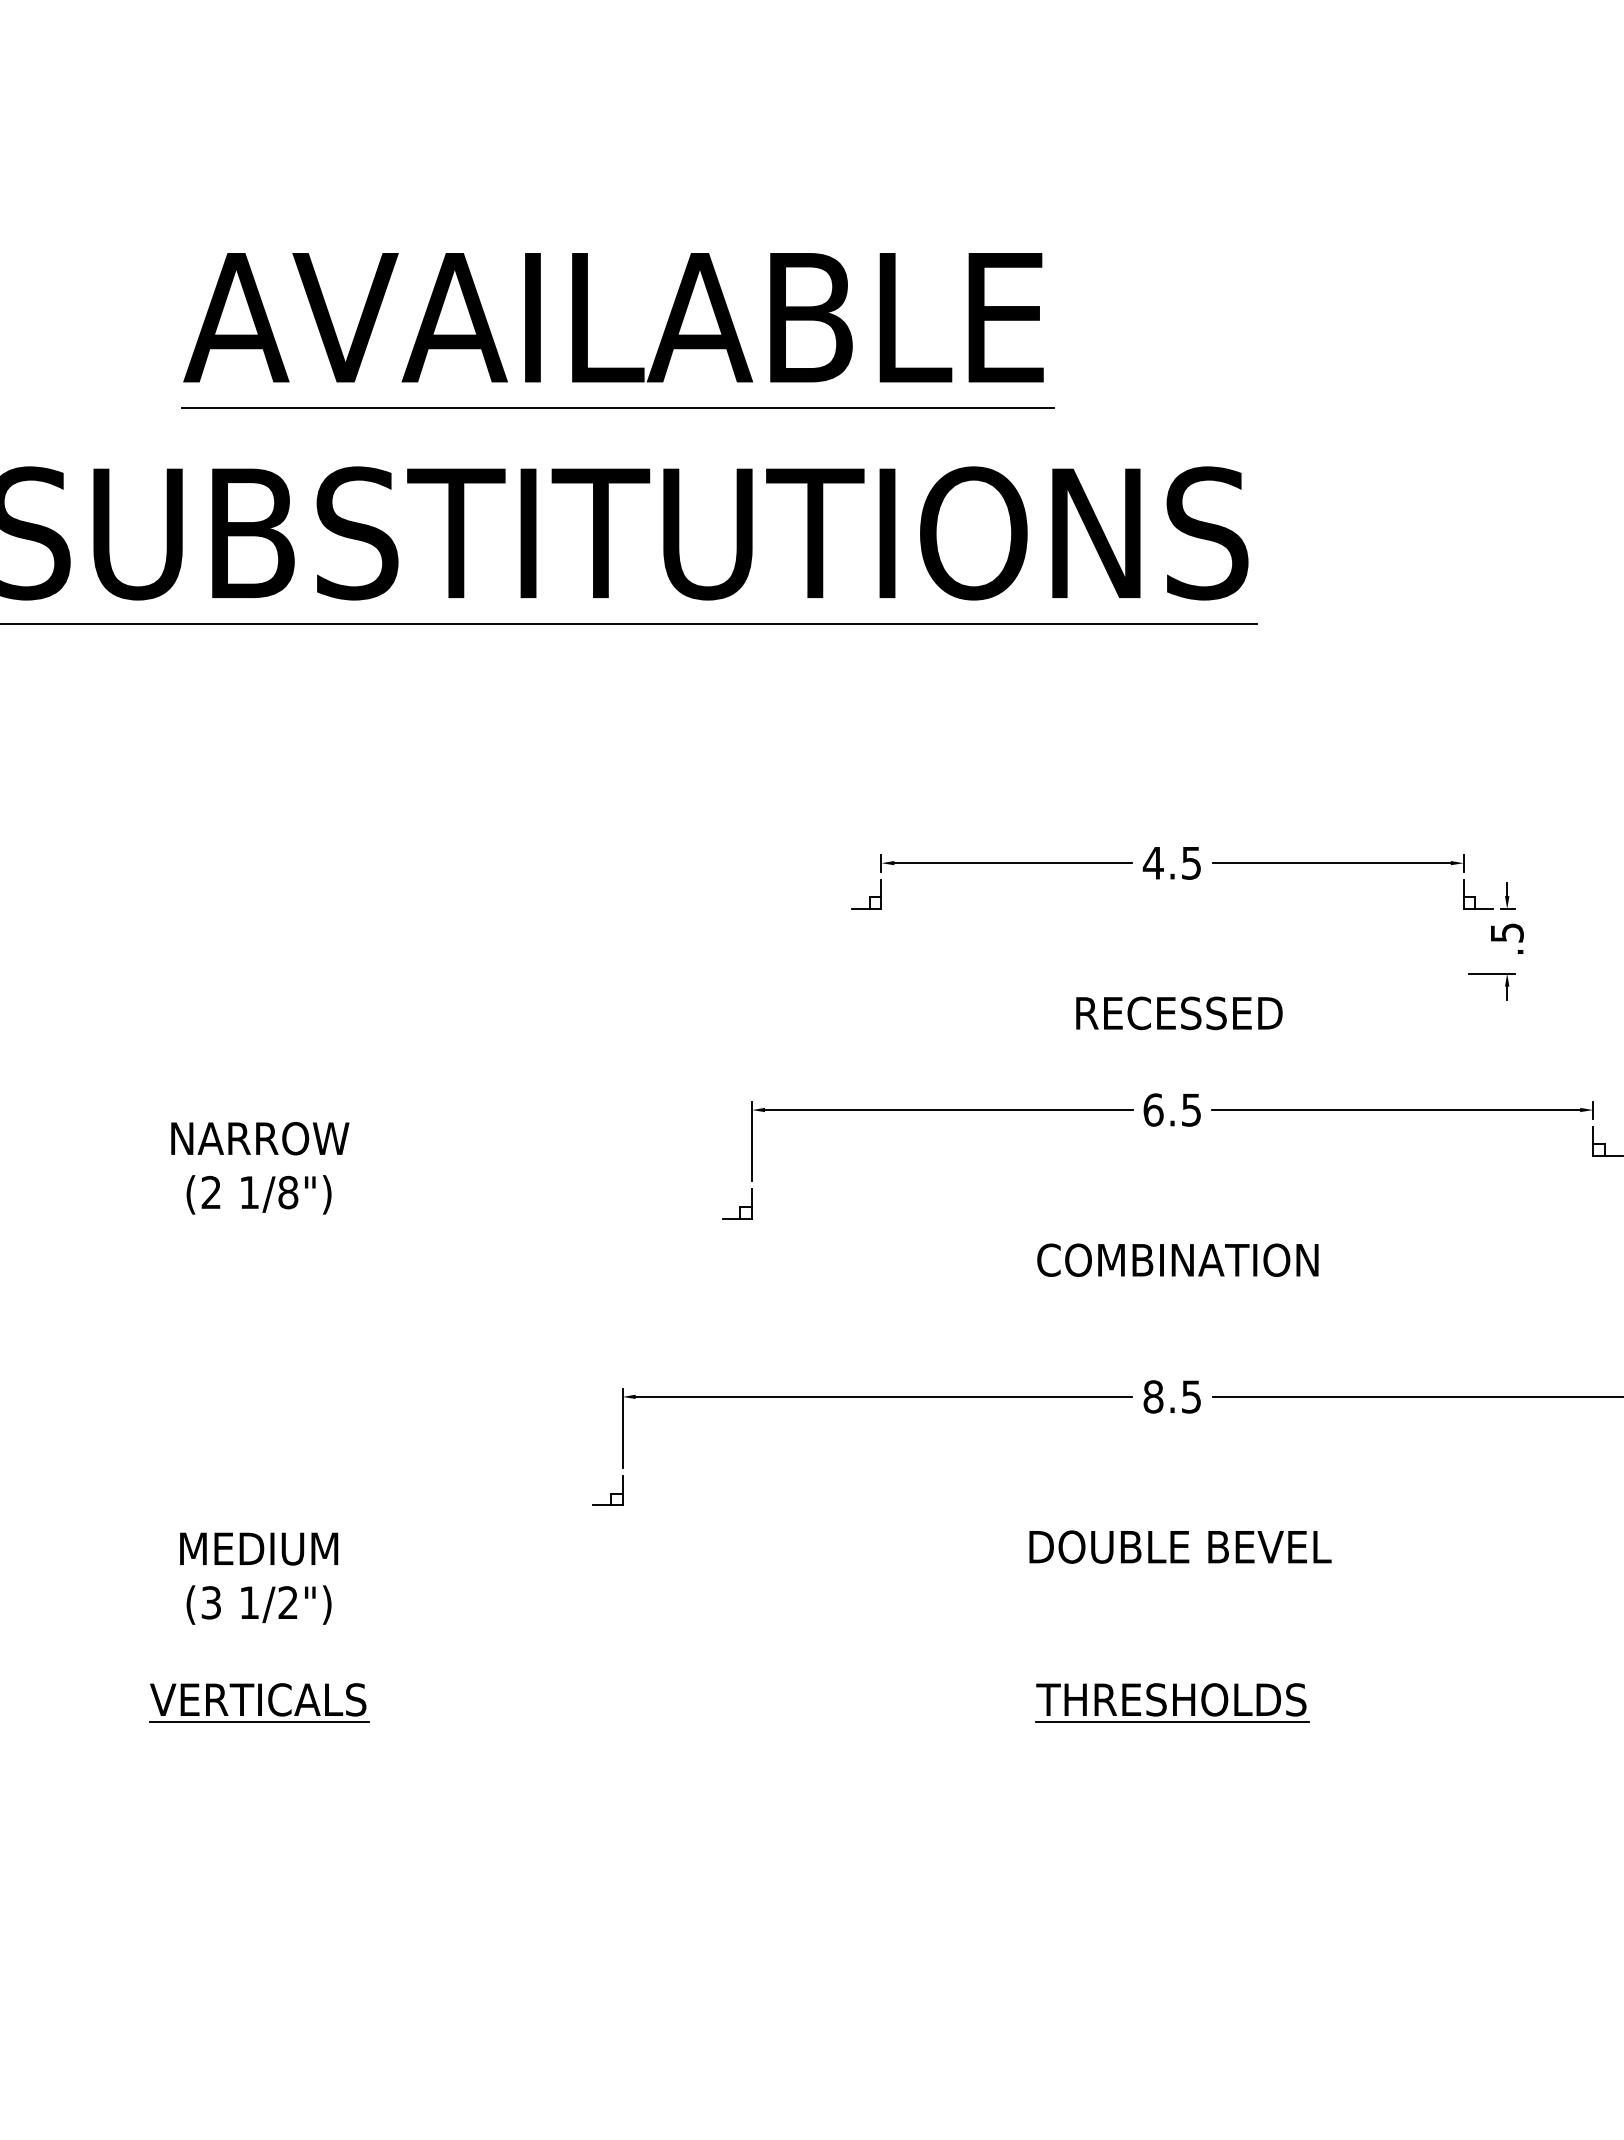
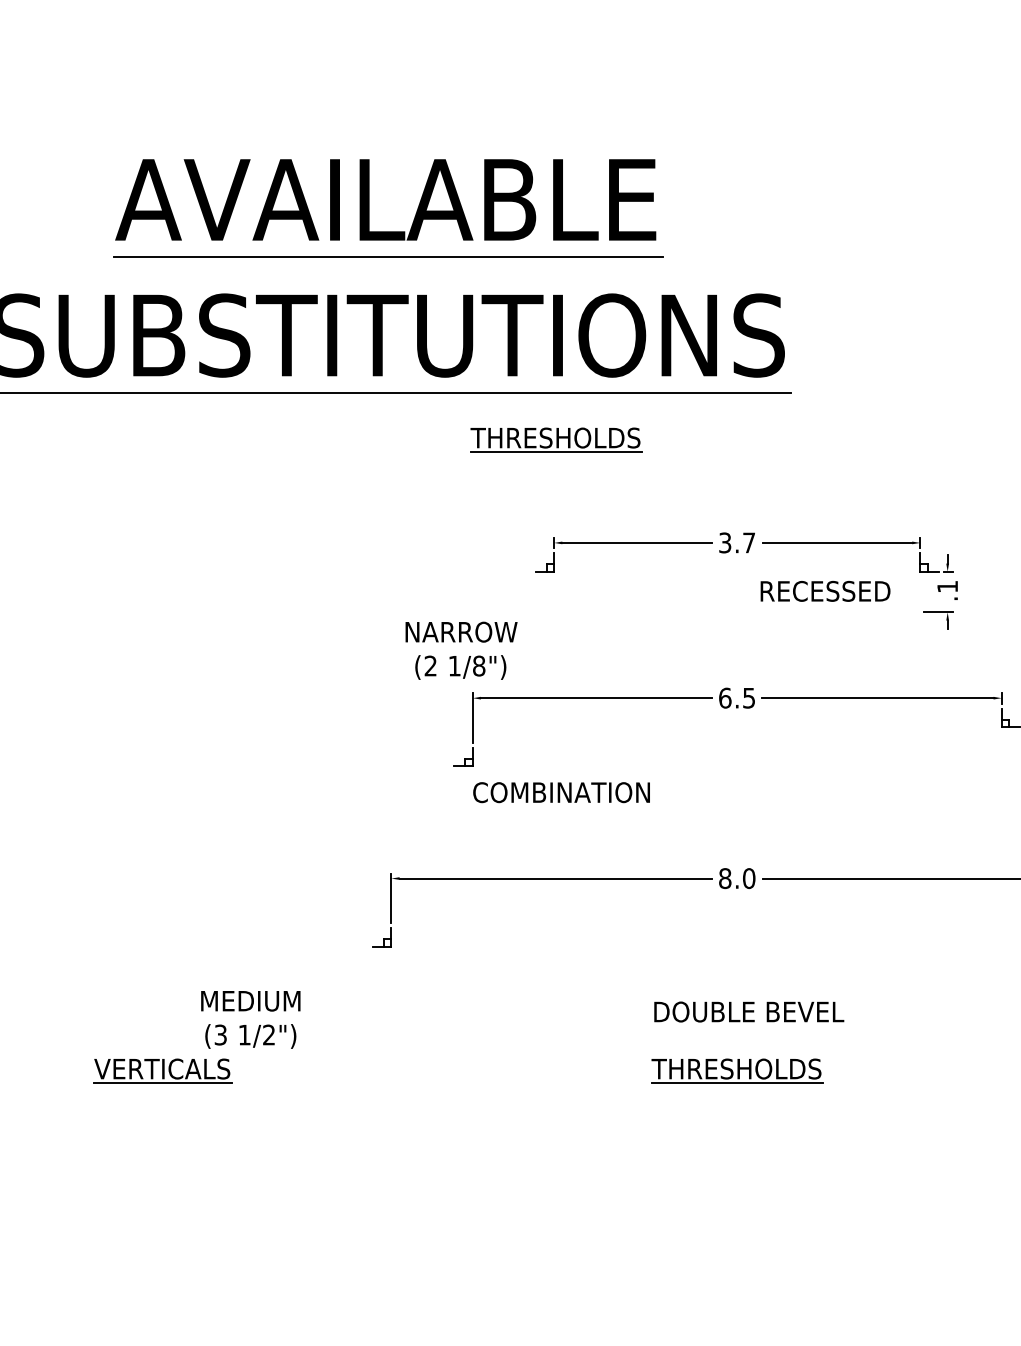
part: (885, 698) -> (556, 439), added
text: (1171, 862) -> (736, 542), 4.5 -> 3.7
text: (1506, 932) -> (947, 586), .5 -> .1
text: (1179, 1013) -> (825, 591), moved
text: (260, 1167) -> (461, 650), moved
text: (1177, 1260) -> (561, 792), moved
text: (1192, 1396) -> (749, 878), 8.5 -> 8.0
text: (1180, 1546) -> (749, 1011), moved
text: (258, 1578) -> (250, 1019), moved

